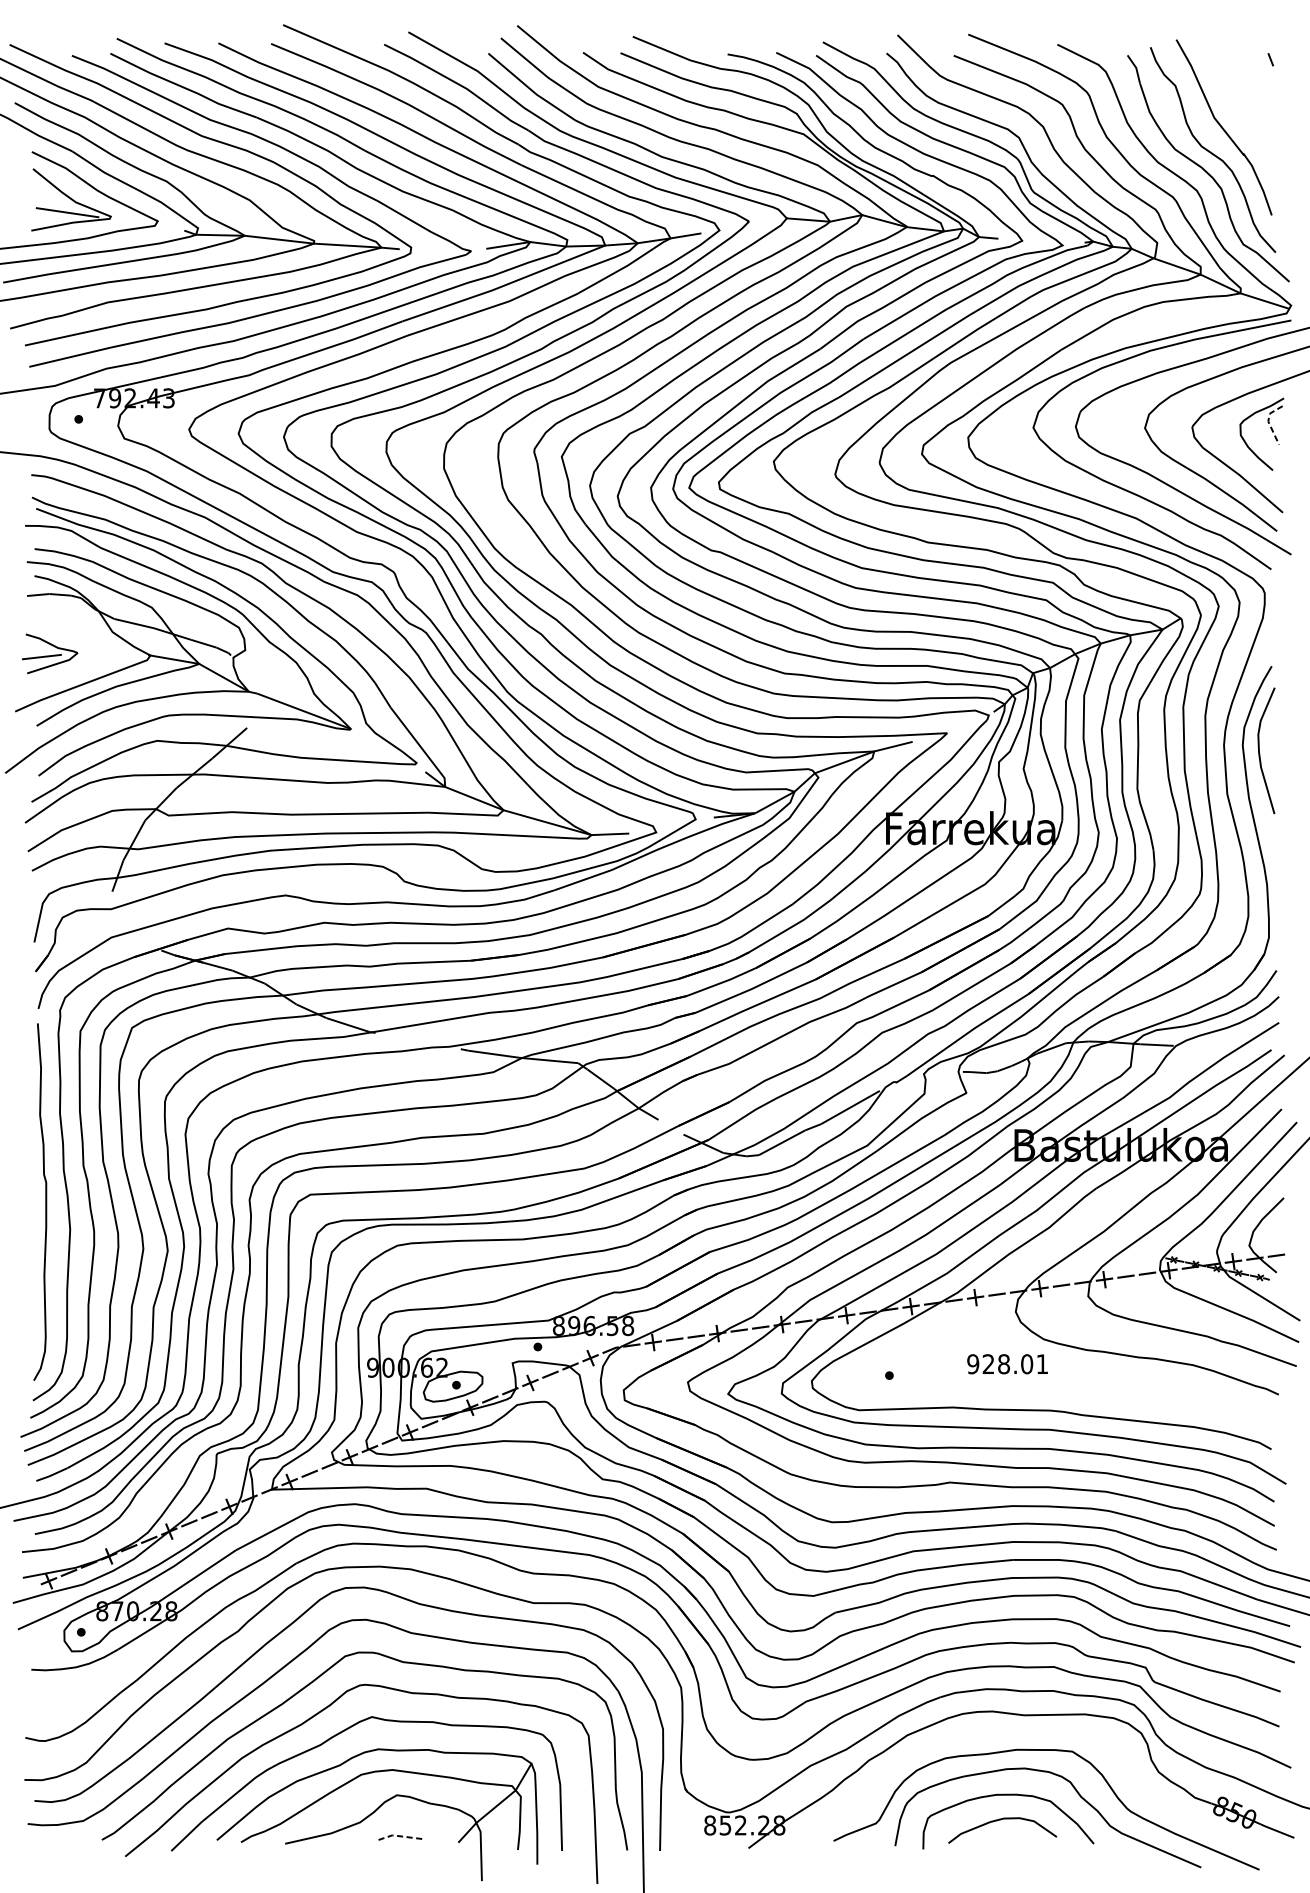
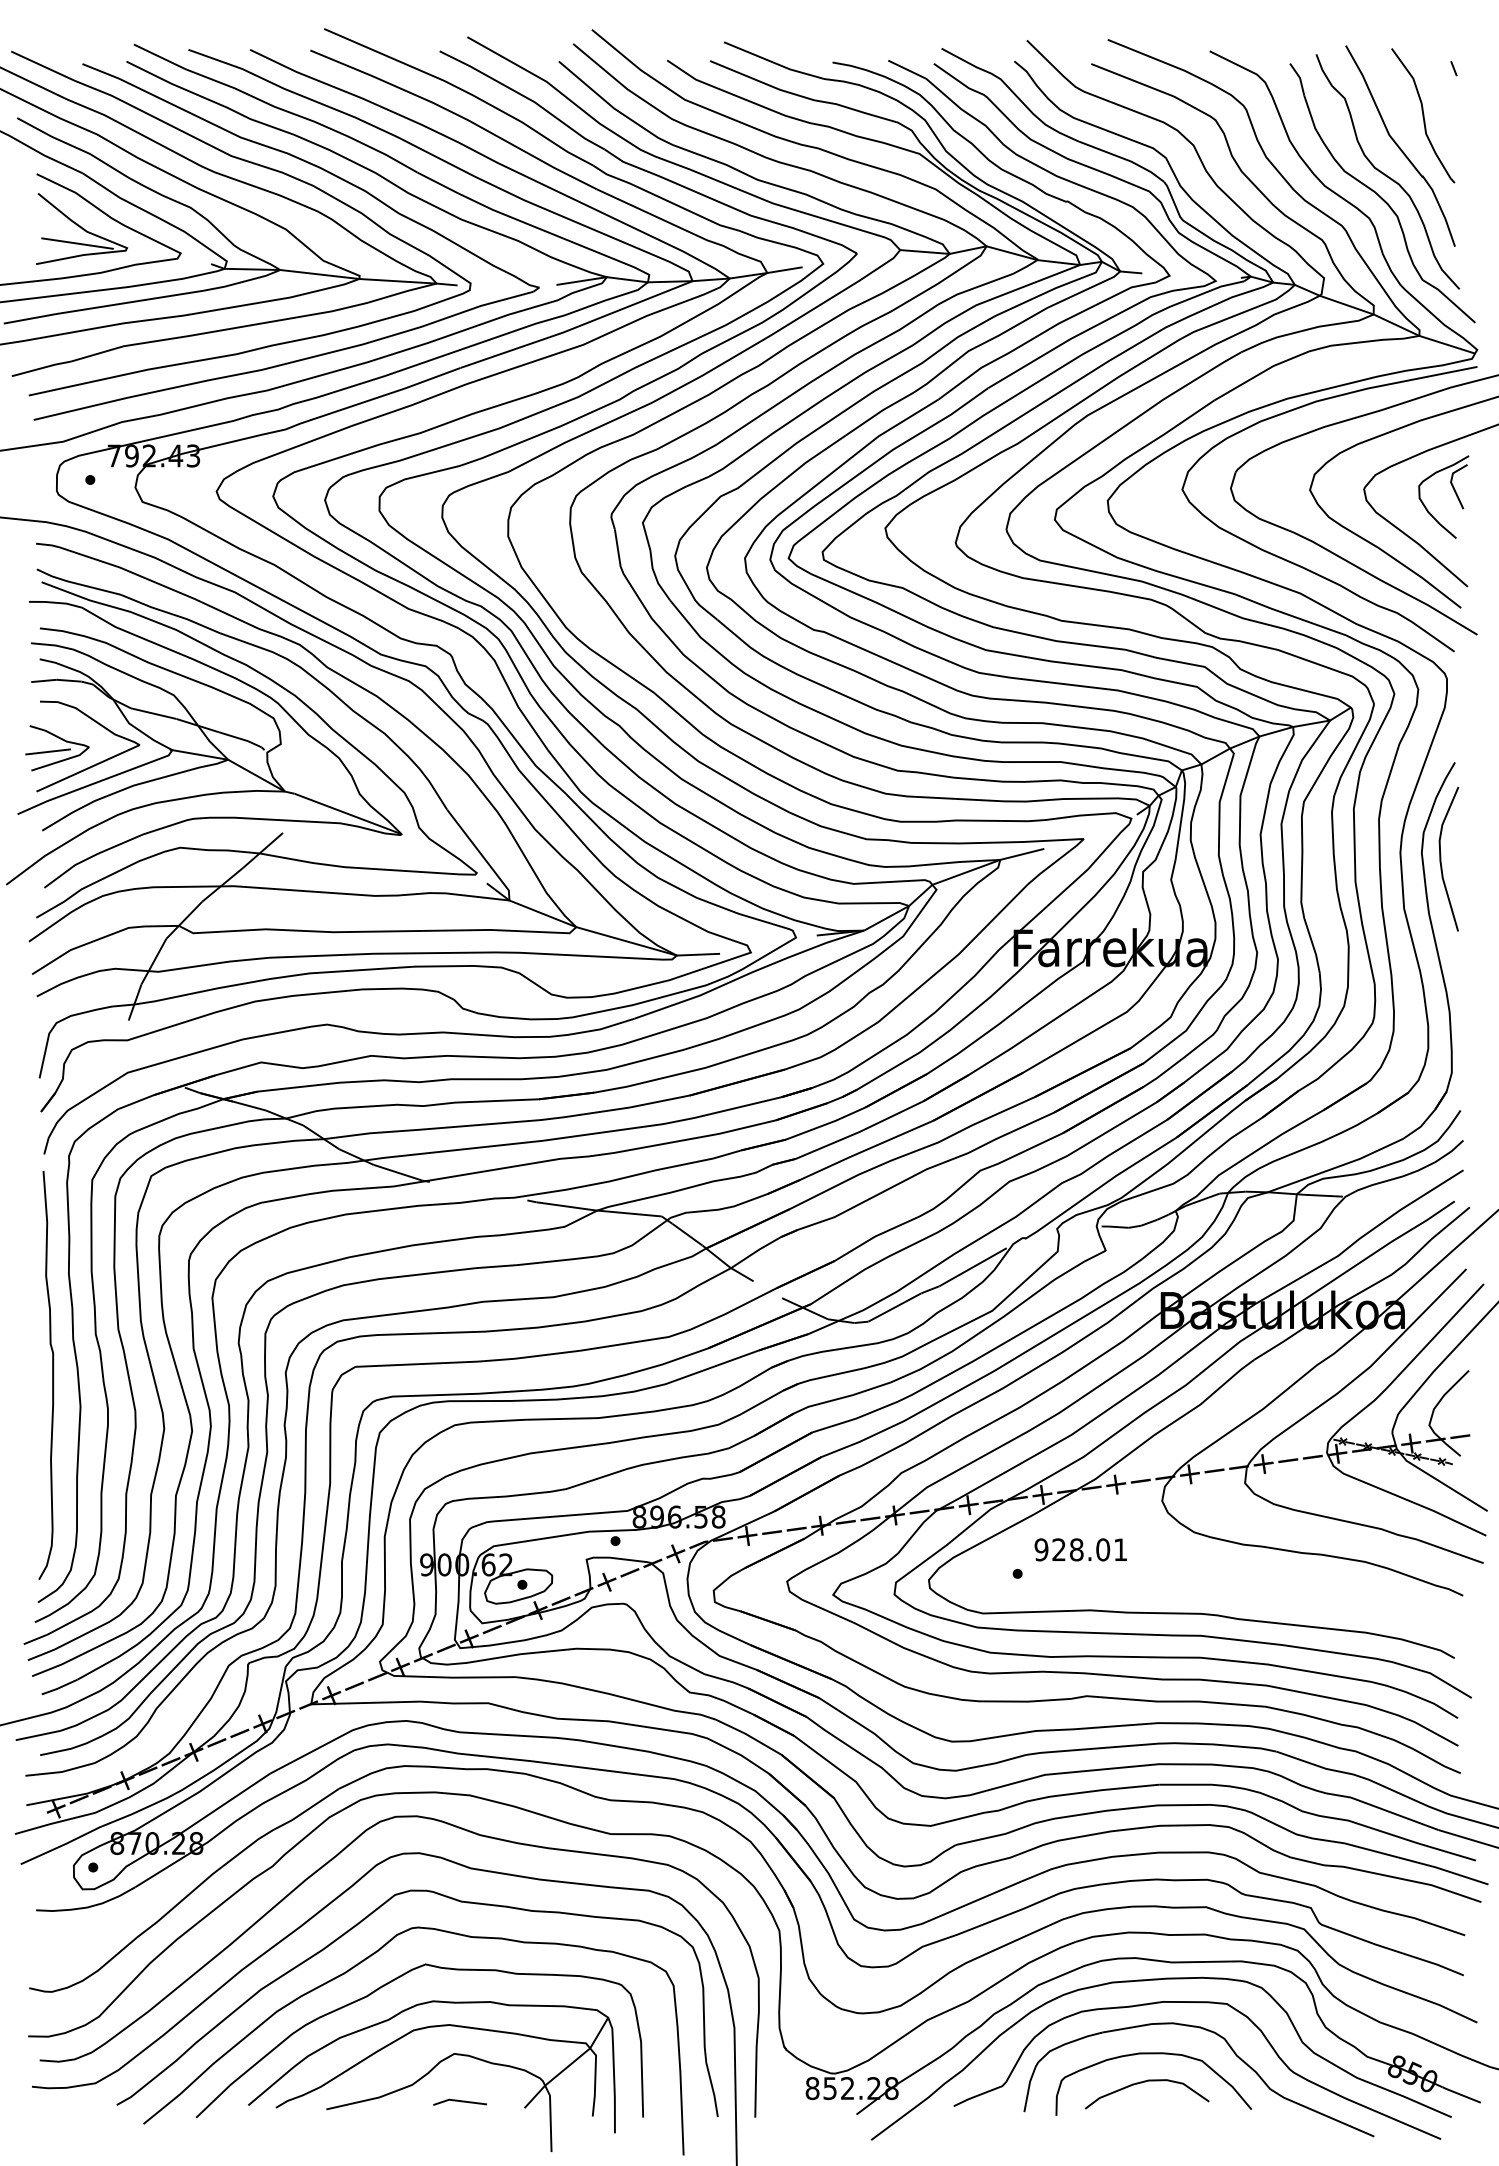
curve: (1244, 100) -> (1423, 115), added
line: (1268, 422) -> (1451, 483), dashed -> solid
curve: (84, 667) -> (96, 763), added
text: (1007, 1363) -> (1080, 1549), moved
curve: (1013, 1731) -> (1159, 1980), added
line: (401, 1836) -> (459, 2101), dashed -> solid

